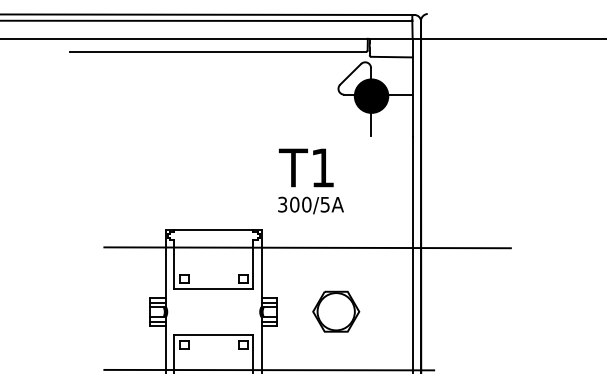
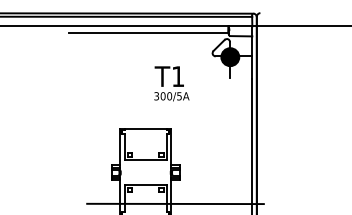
text: (310, 180) -> (171, 83), moved
line: (306, 247) -> (195, 138), removed
part: (336, 311) -> (211, 172), removed

